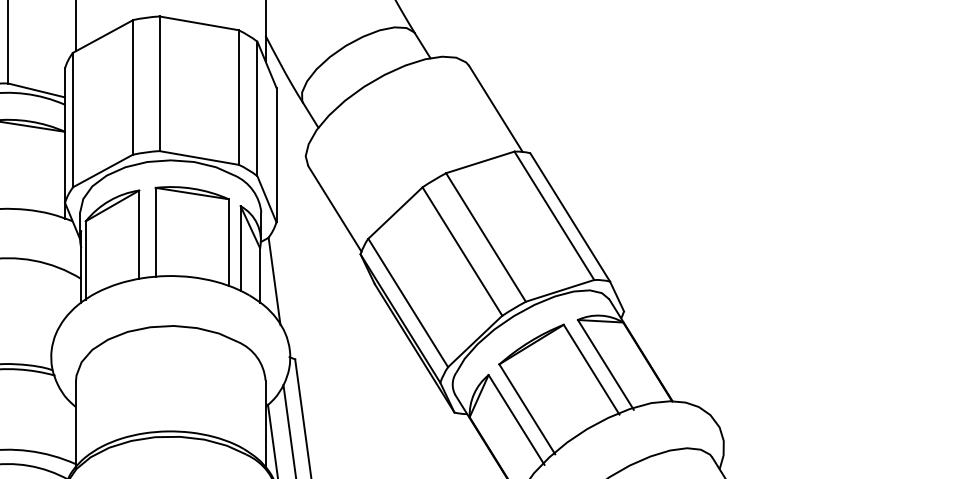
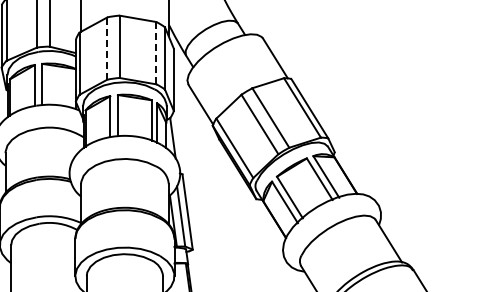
line: (133, 87) -> (107, 48), solid -> dashed
line: (239, 96) -> (156, 52), solid -> dashed

